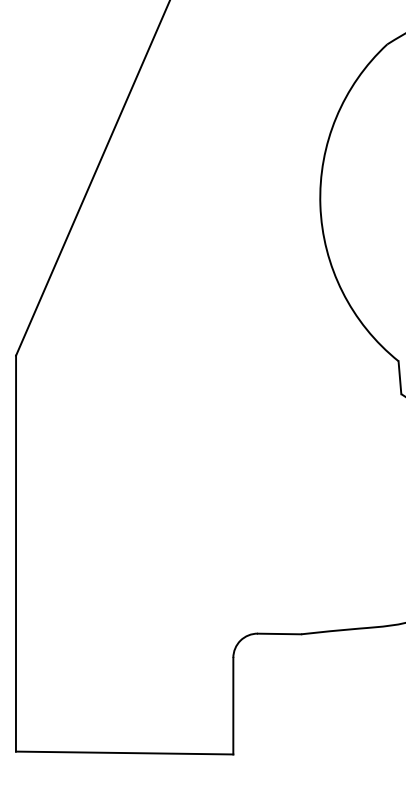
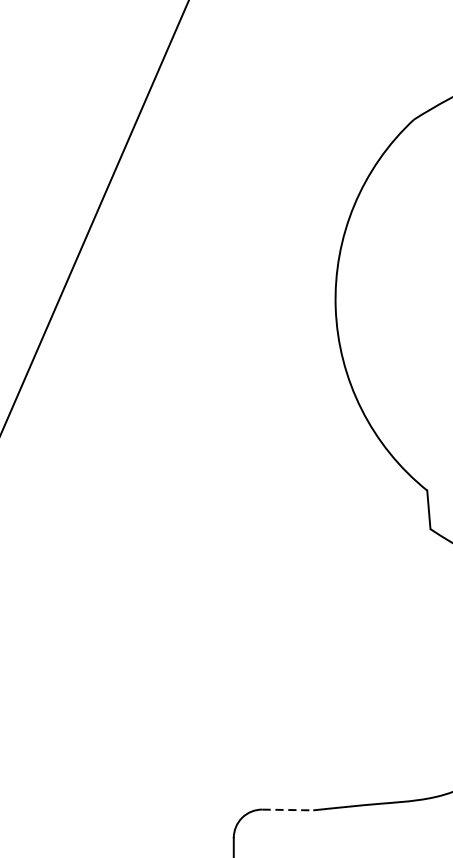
line: (279, 633) -> (287, 809), solid -> dashed

